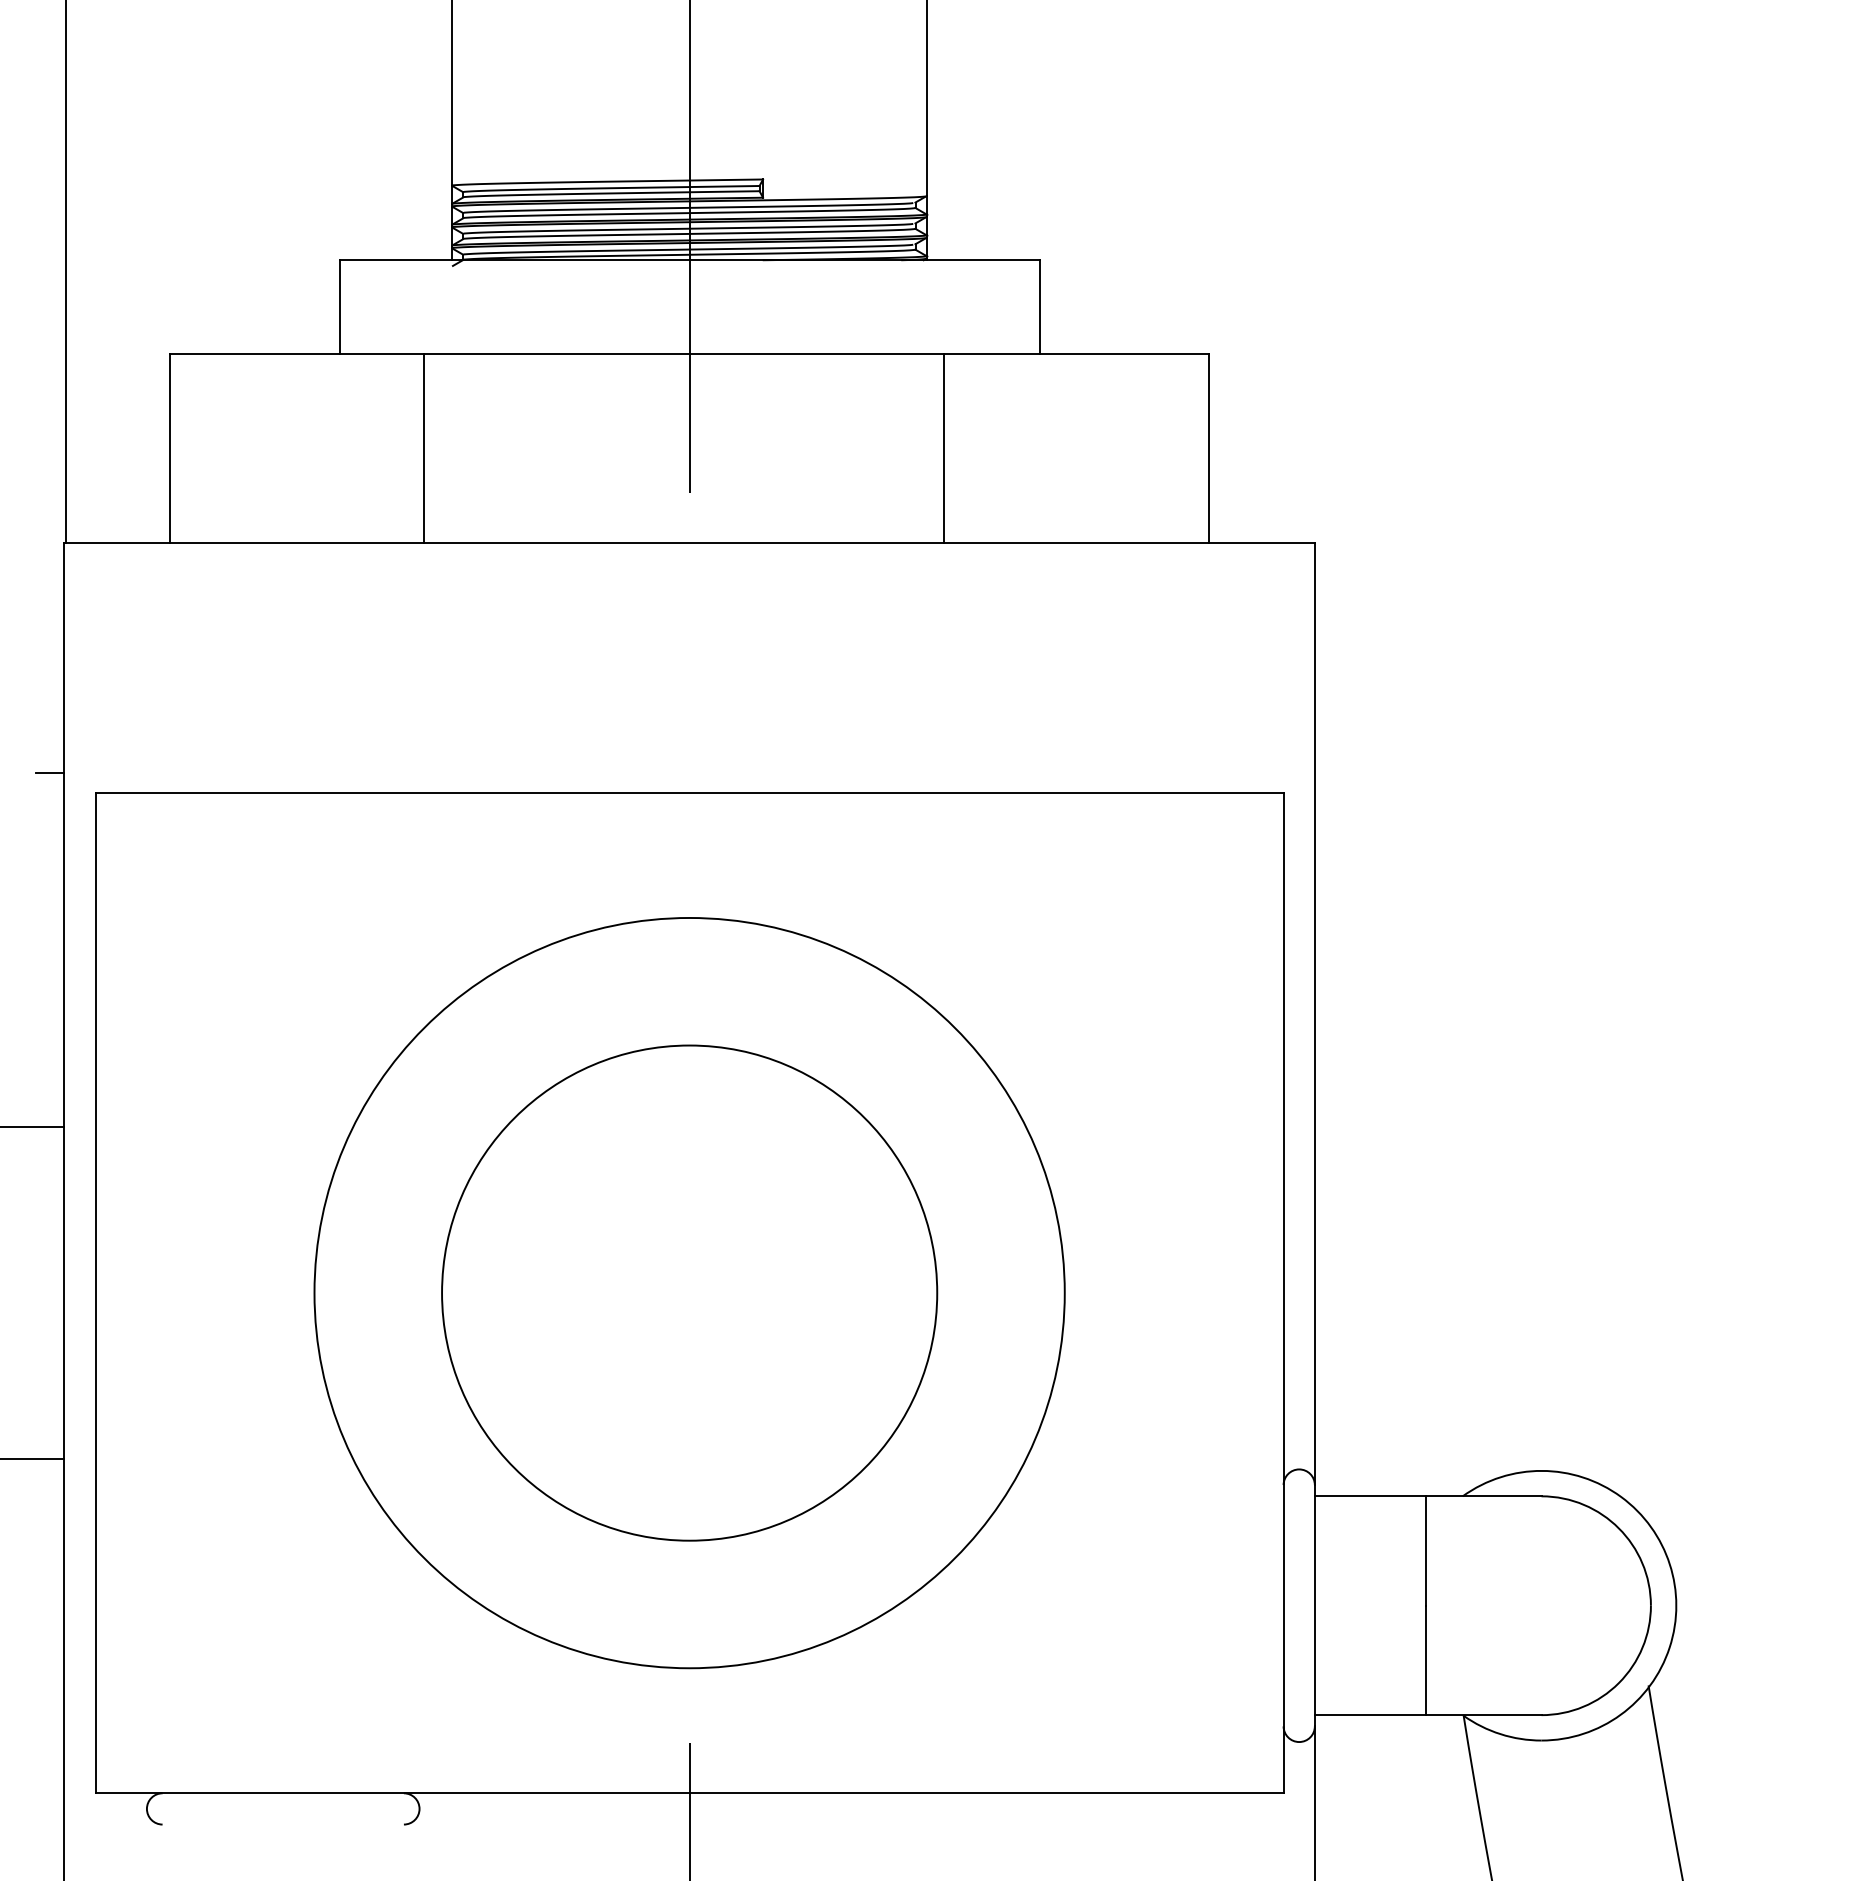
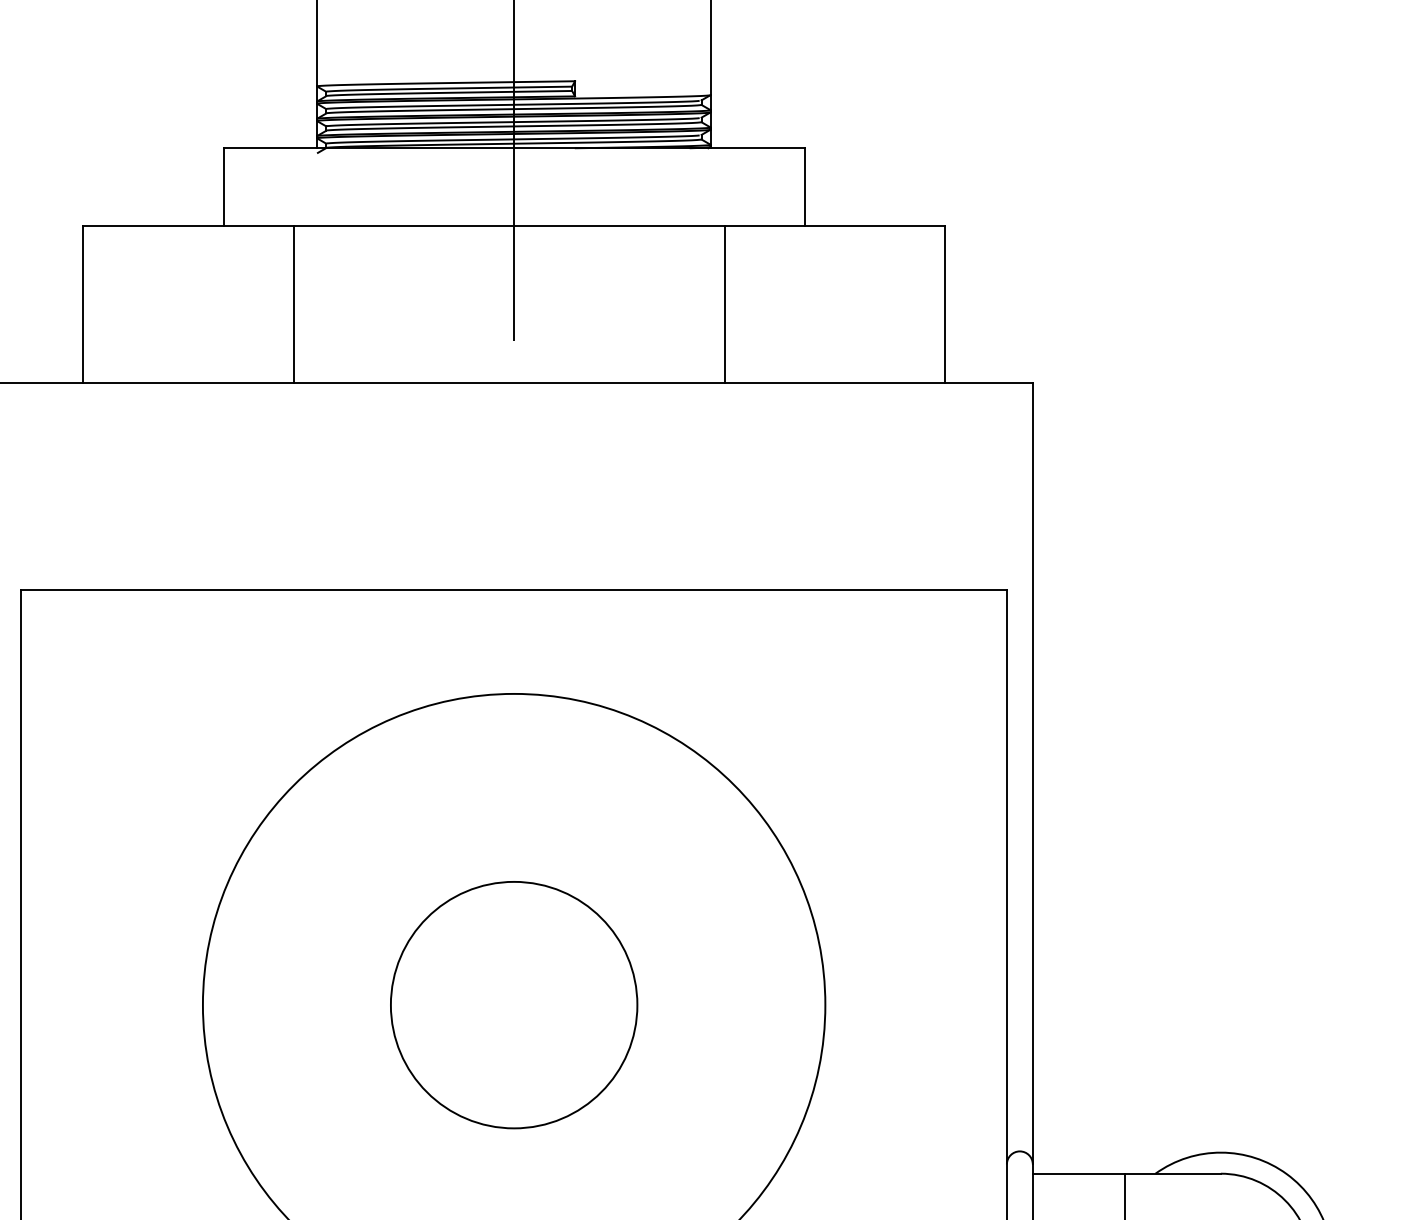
circle: (689, 1292) -> (514, 1004), size x0.6

